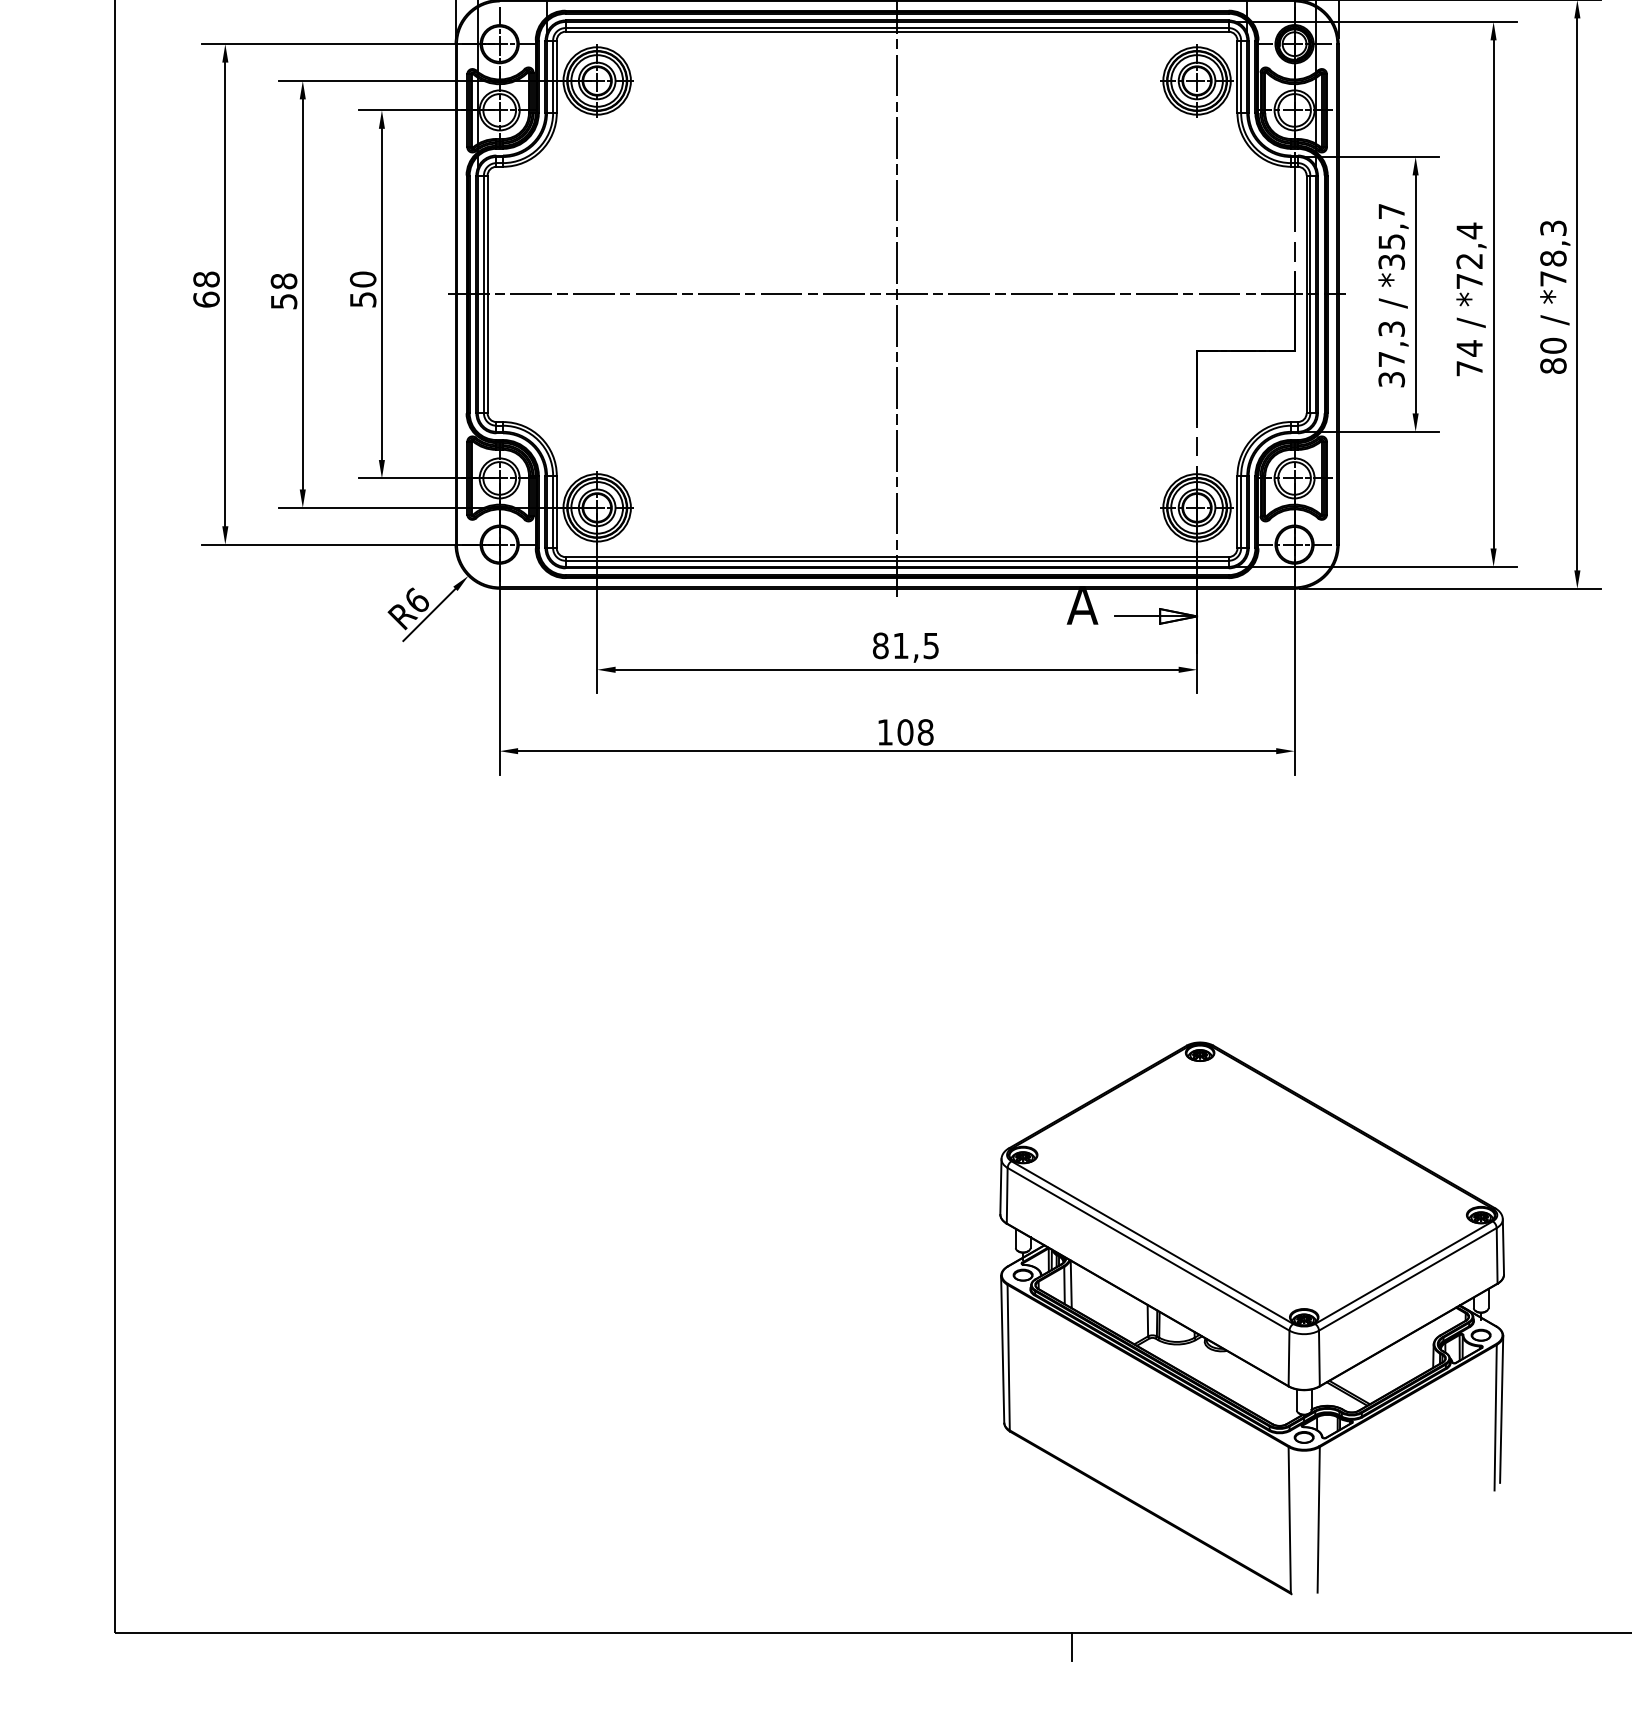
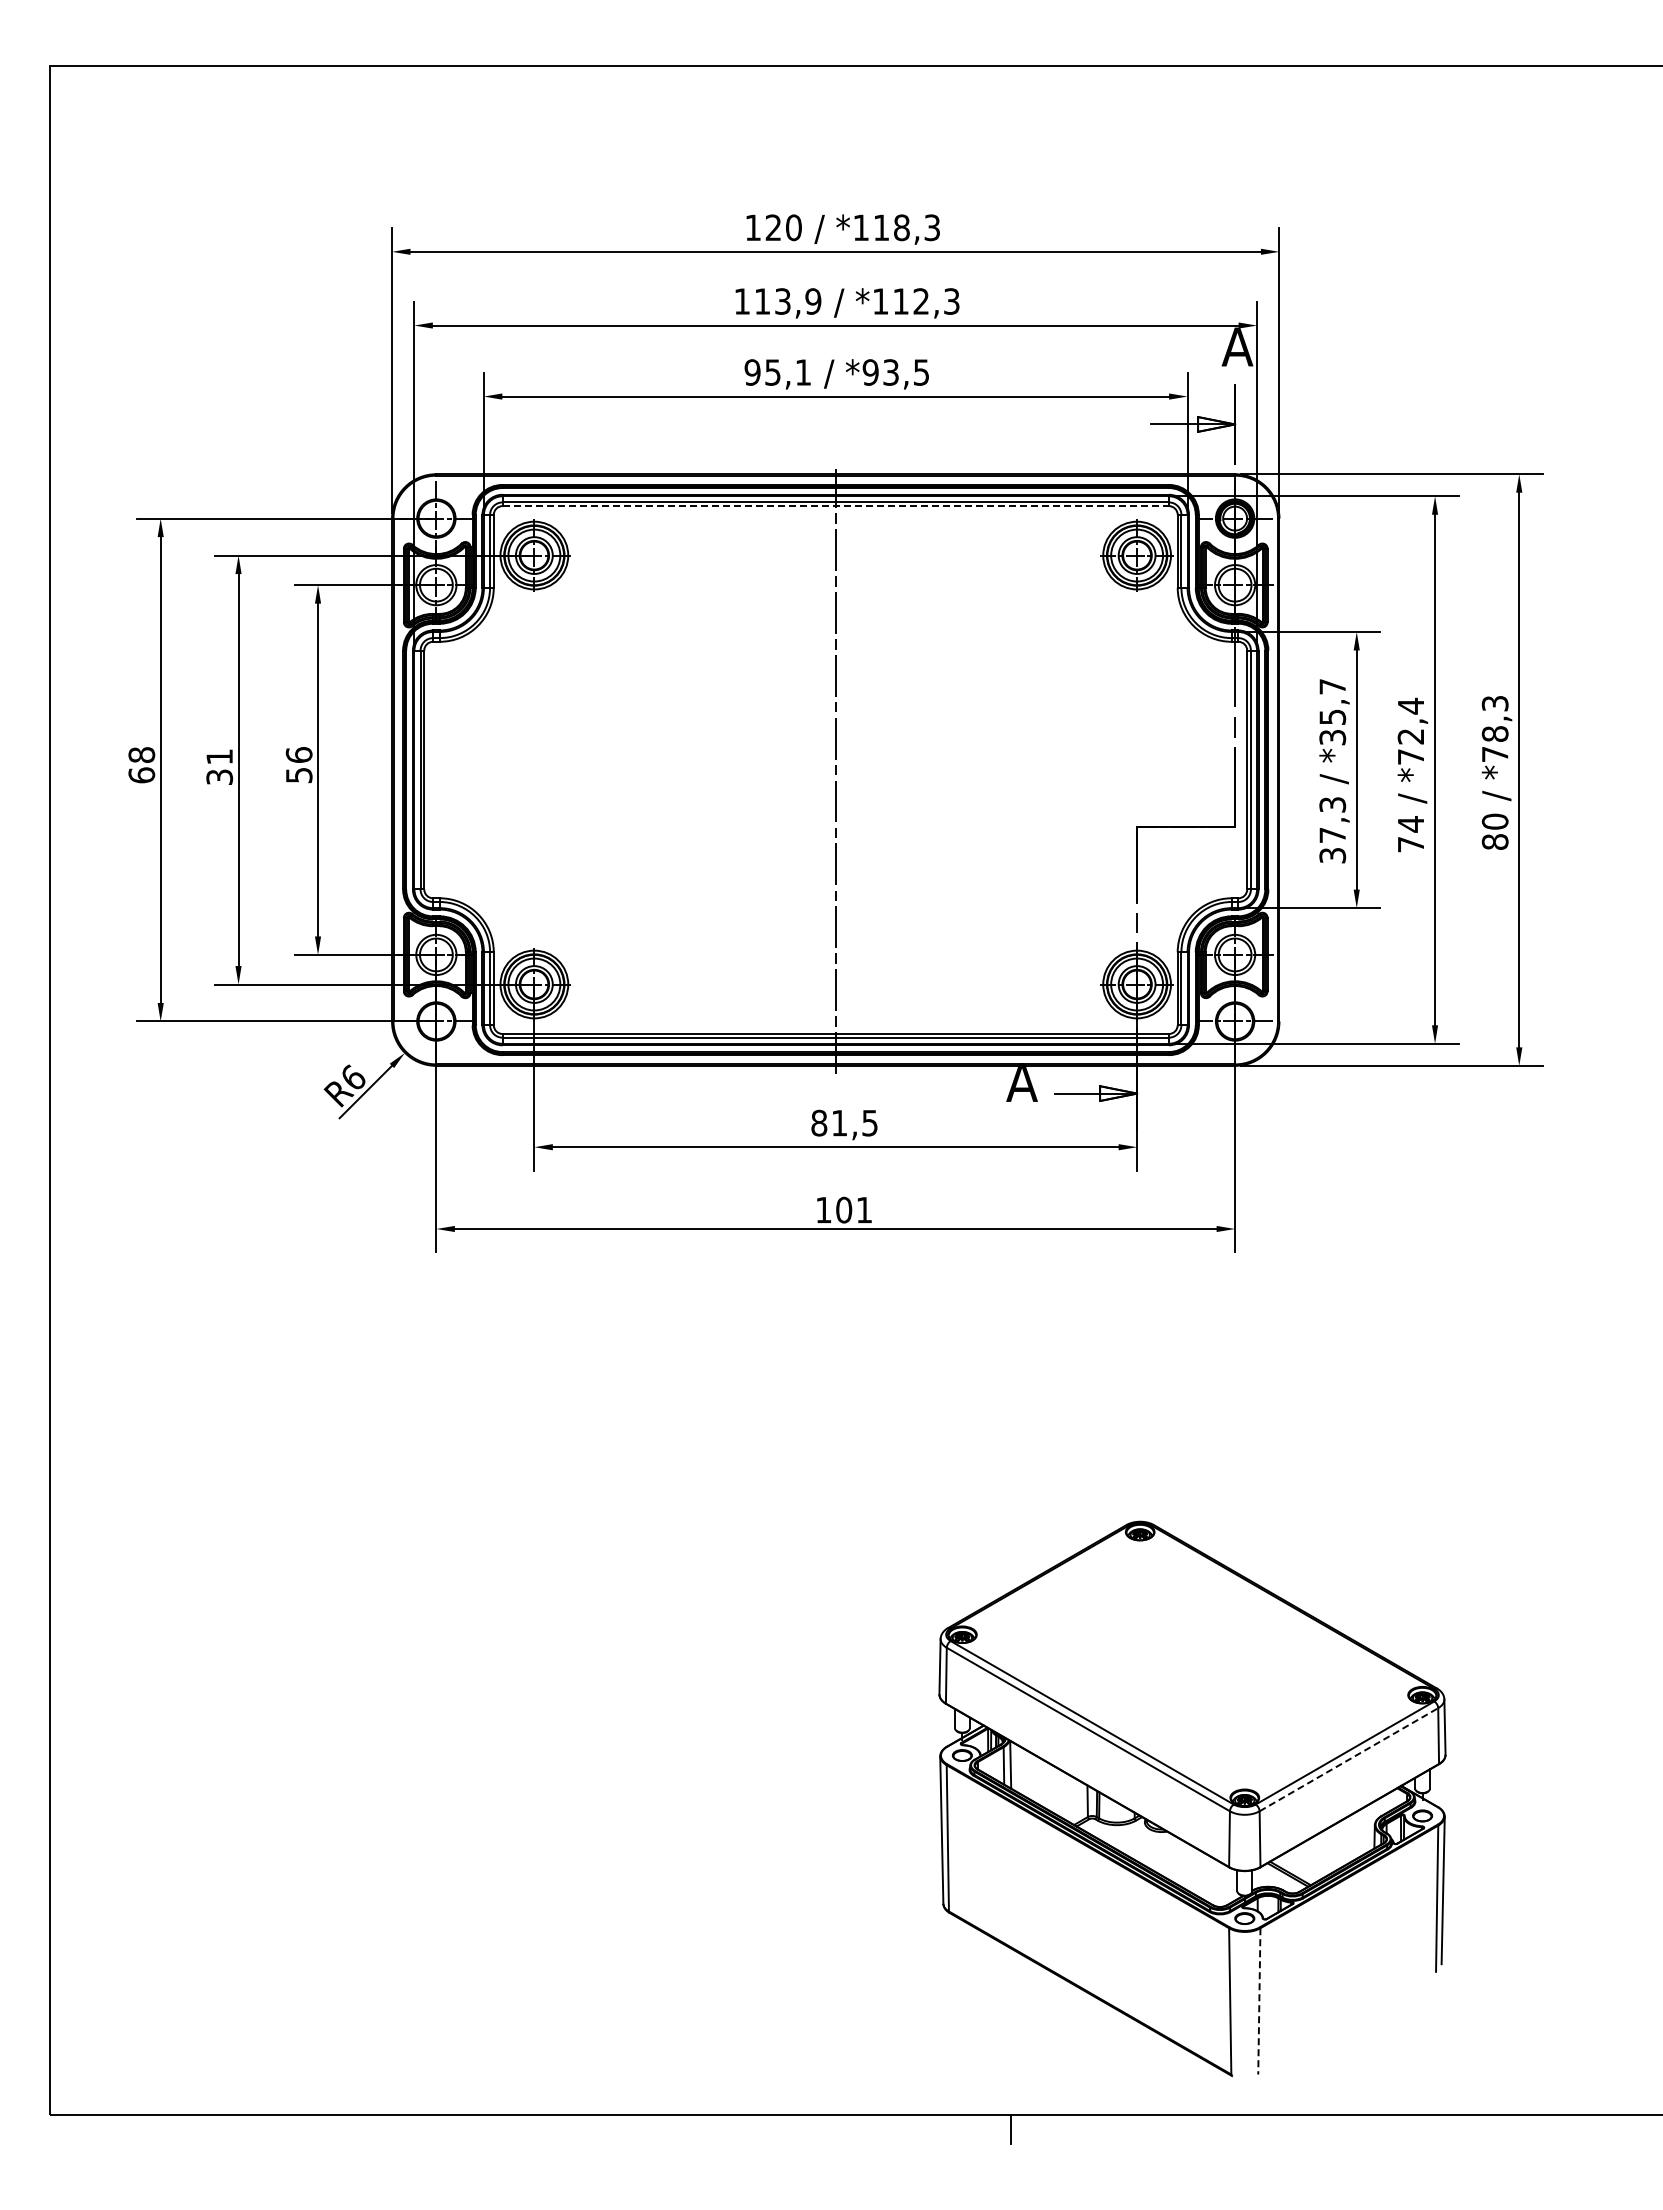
line: (897, 32) -> (836, 506), solid -> dashed
text: (362, 279) -> (298, 755), 50 -> 56
text: (283, 290) -> (219, 766), 58 -> 31
line: (896, 294) -> (835, 770), removed
text: (925, 731) -> (864, 1209), 108 -> 101
line: (1408, 1279) -> (1349, 1759), solid -> dashed
line: (1318, 1519) -> (1259, 2001), solid -> dashed

